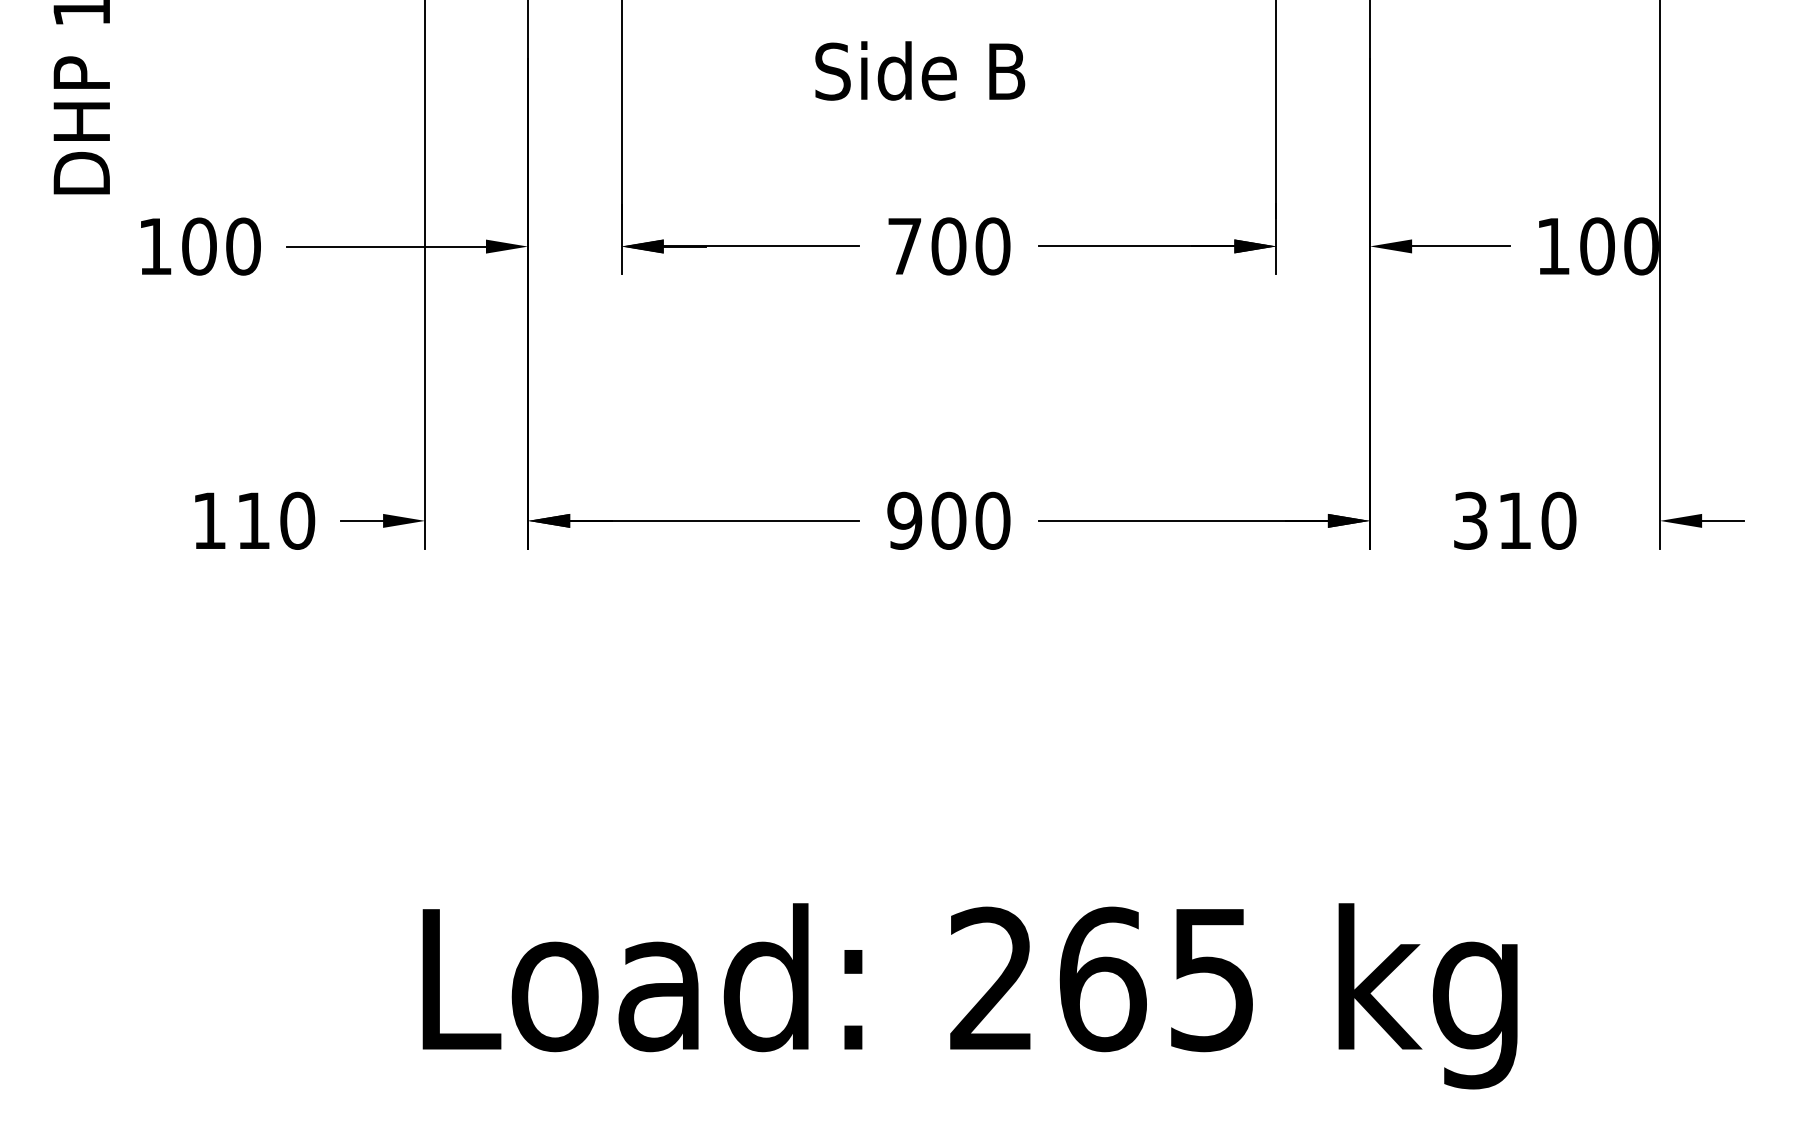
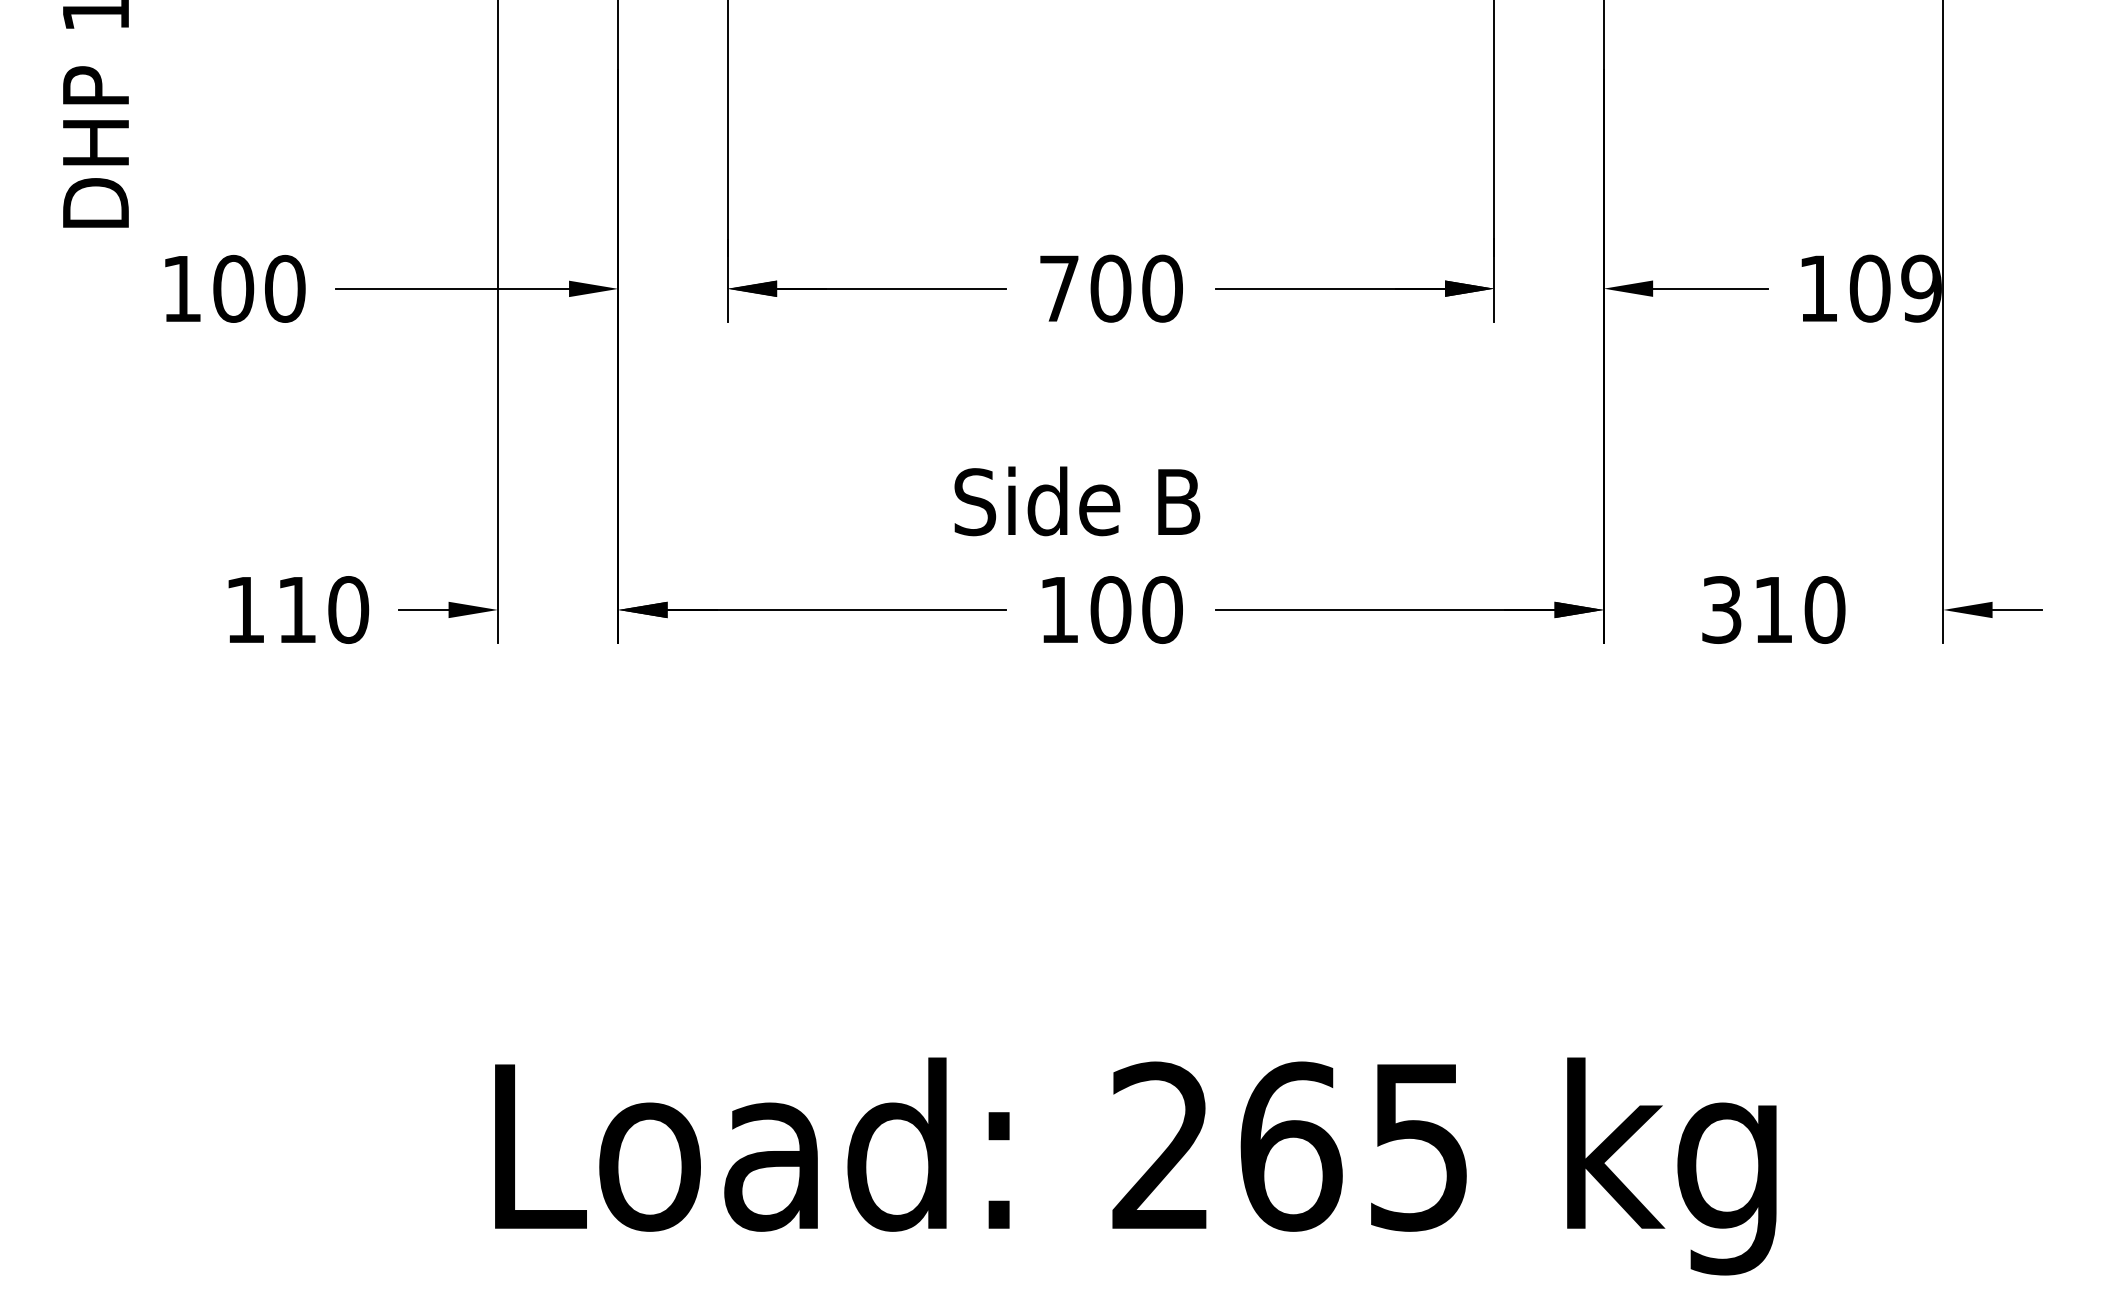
text: (920, 71) -> (1077, 501), moved
text: (1641, 246) -> (1921, 288), 100 -> 109
text: (904, 520) -> (1058, 609), 900 -> 100

